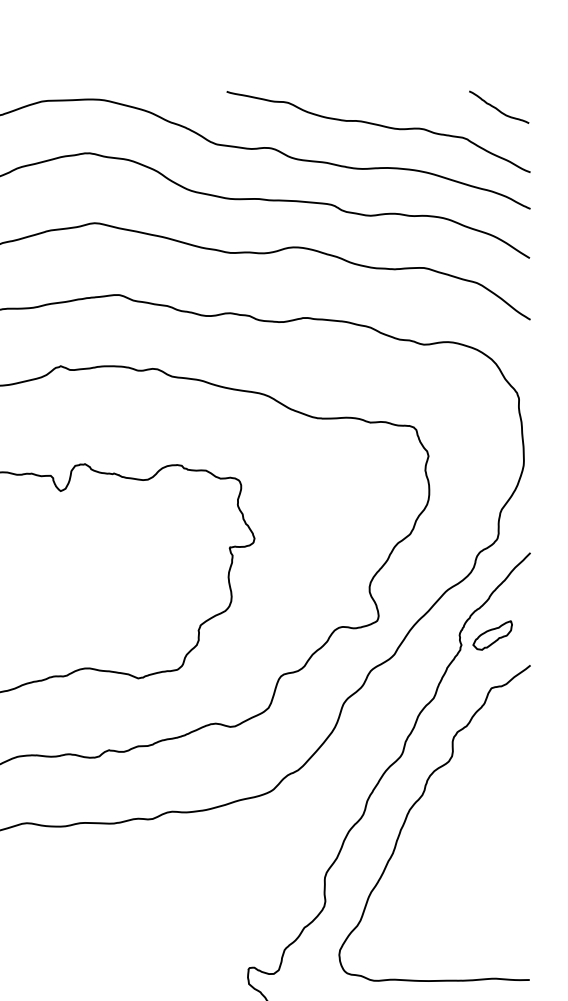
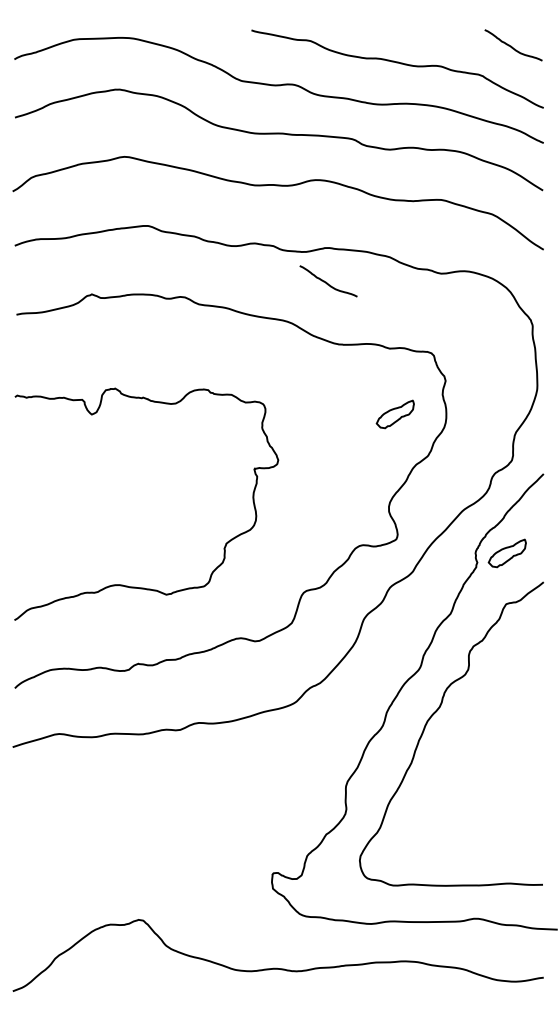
curve: (305, 353) -> (327, 282), added
part: (375, 491) -> (394, 414), added

